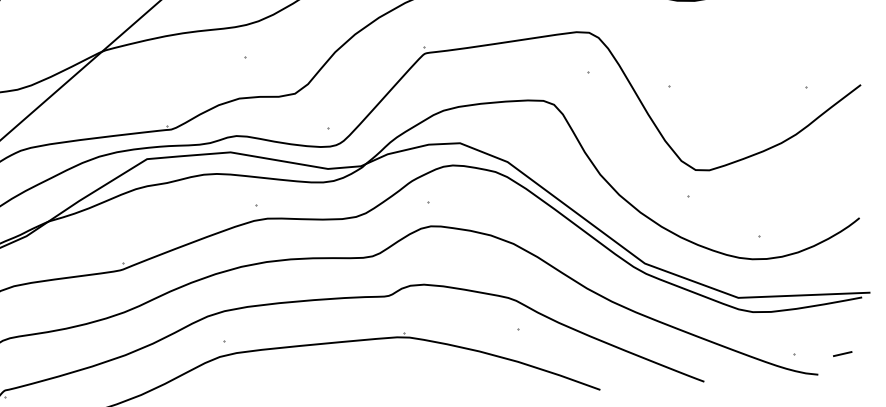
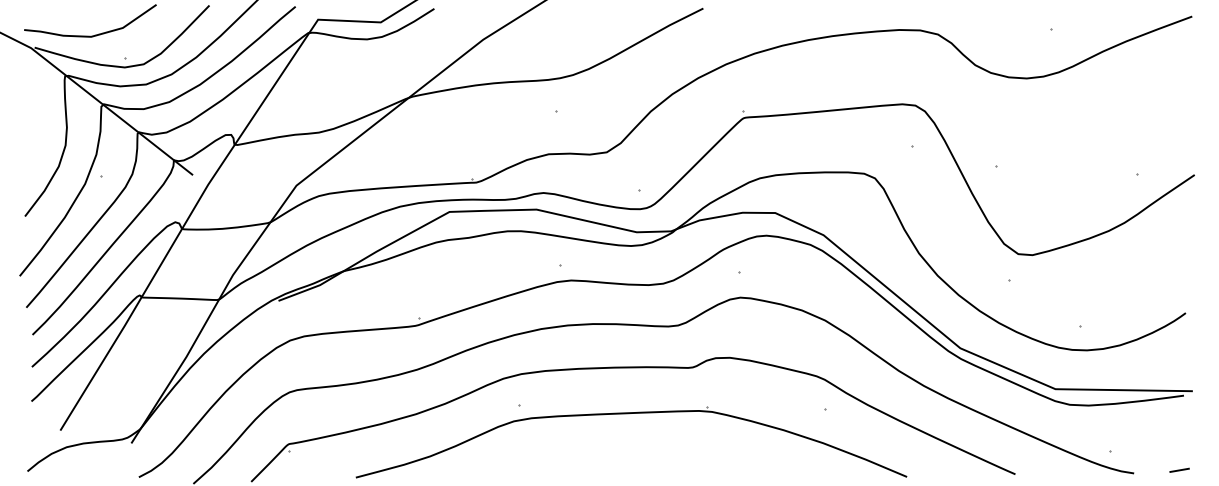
line: (842, 353) -> (1179, 469), moved

